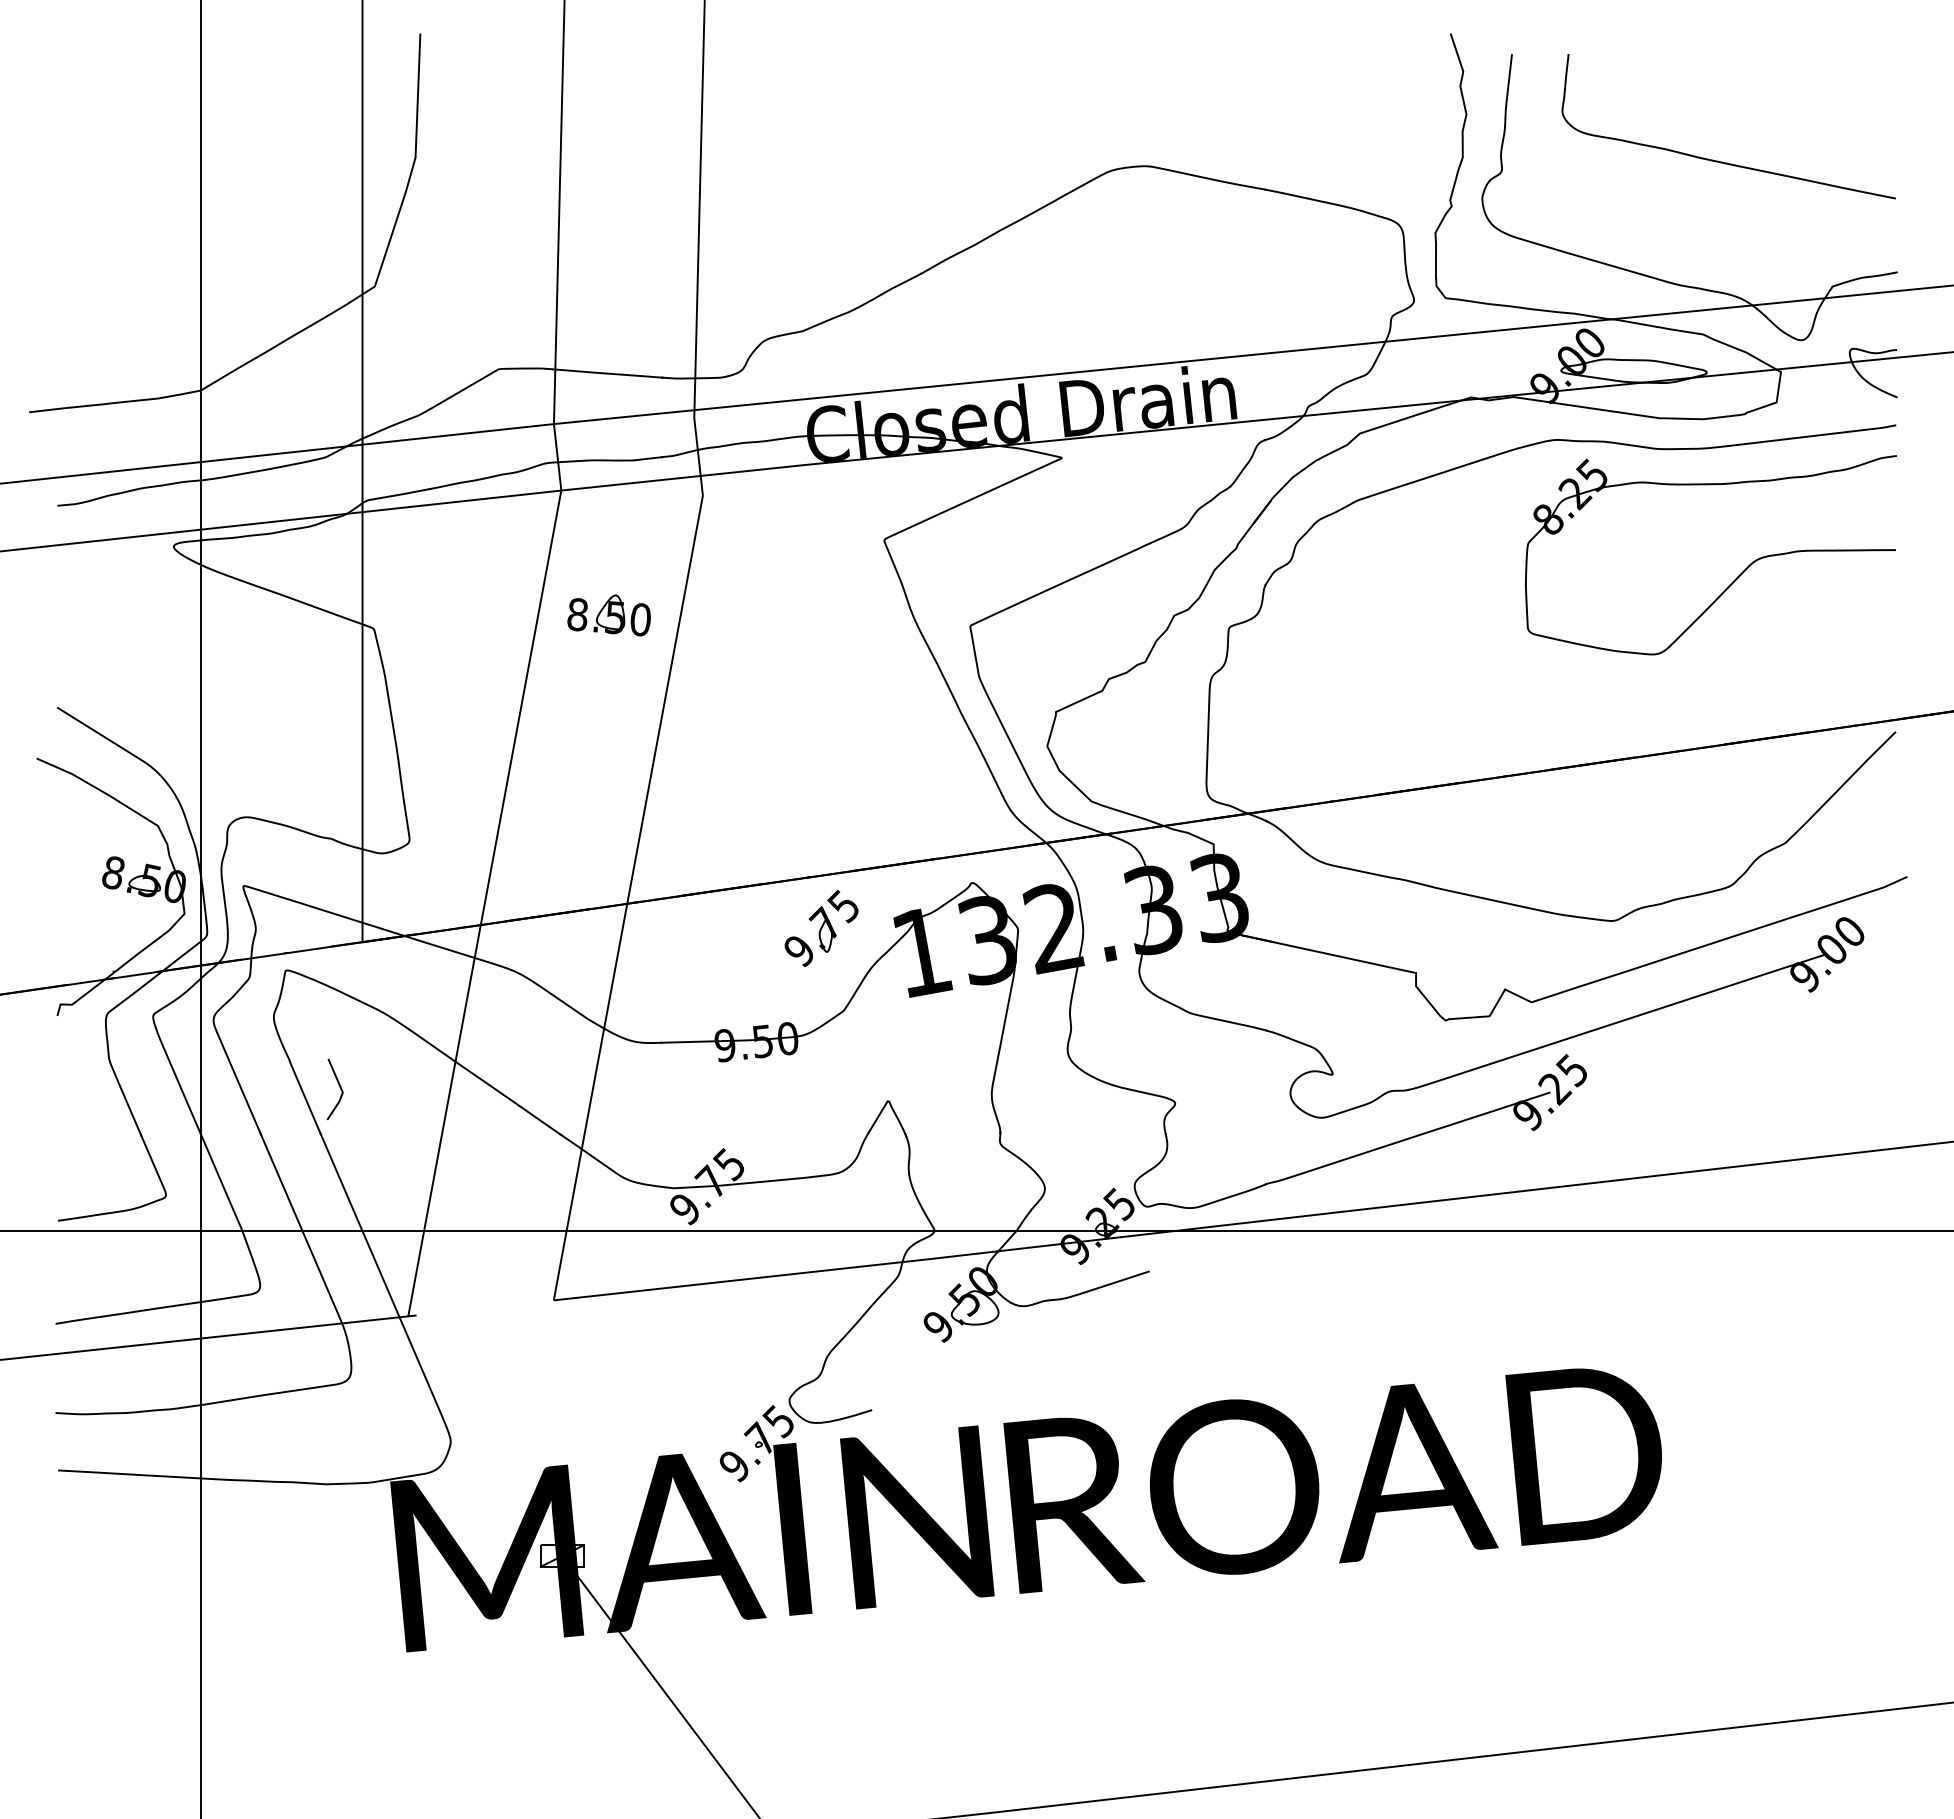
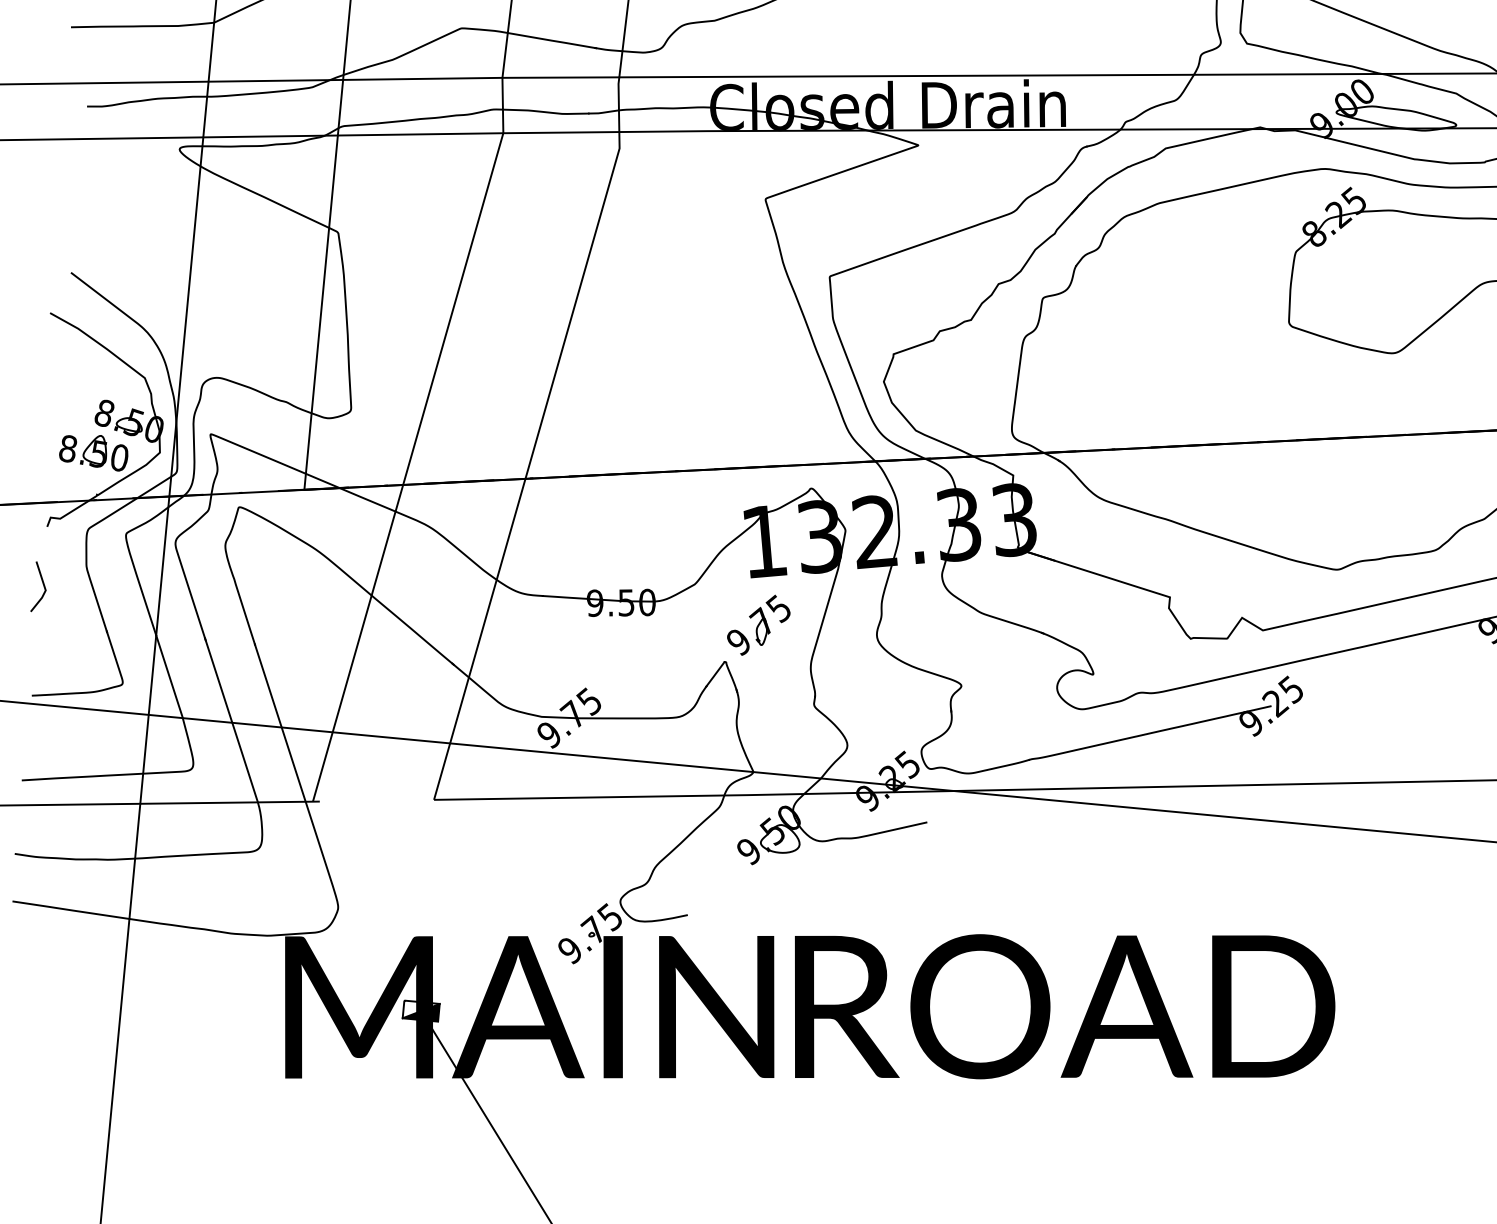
part: (608, 615) -> (93, 451), moved
part: (821, 928) -> (758, 625), moved
line: (339, 1087) -> (43, 585), moved
fill: (561, 1555) -> (420, 1010), added

